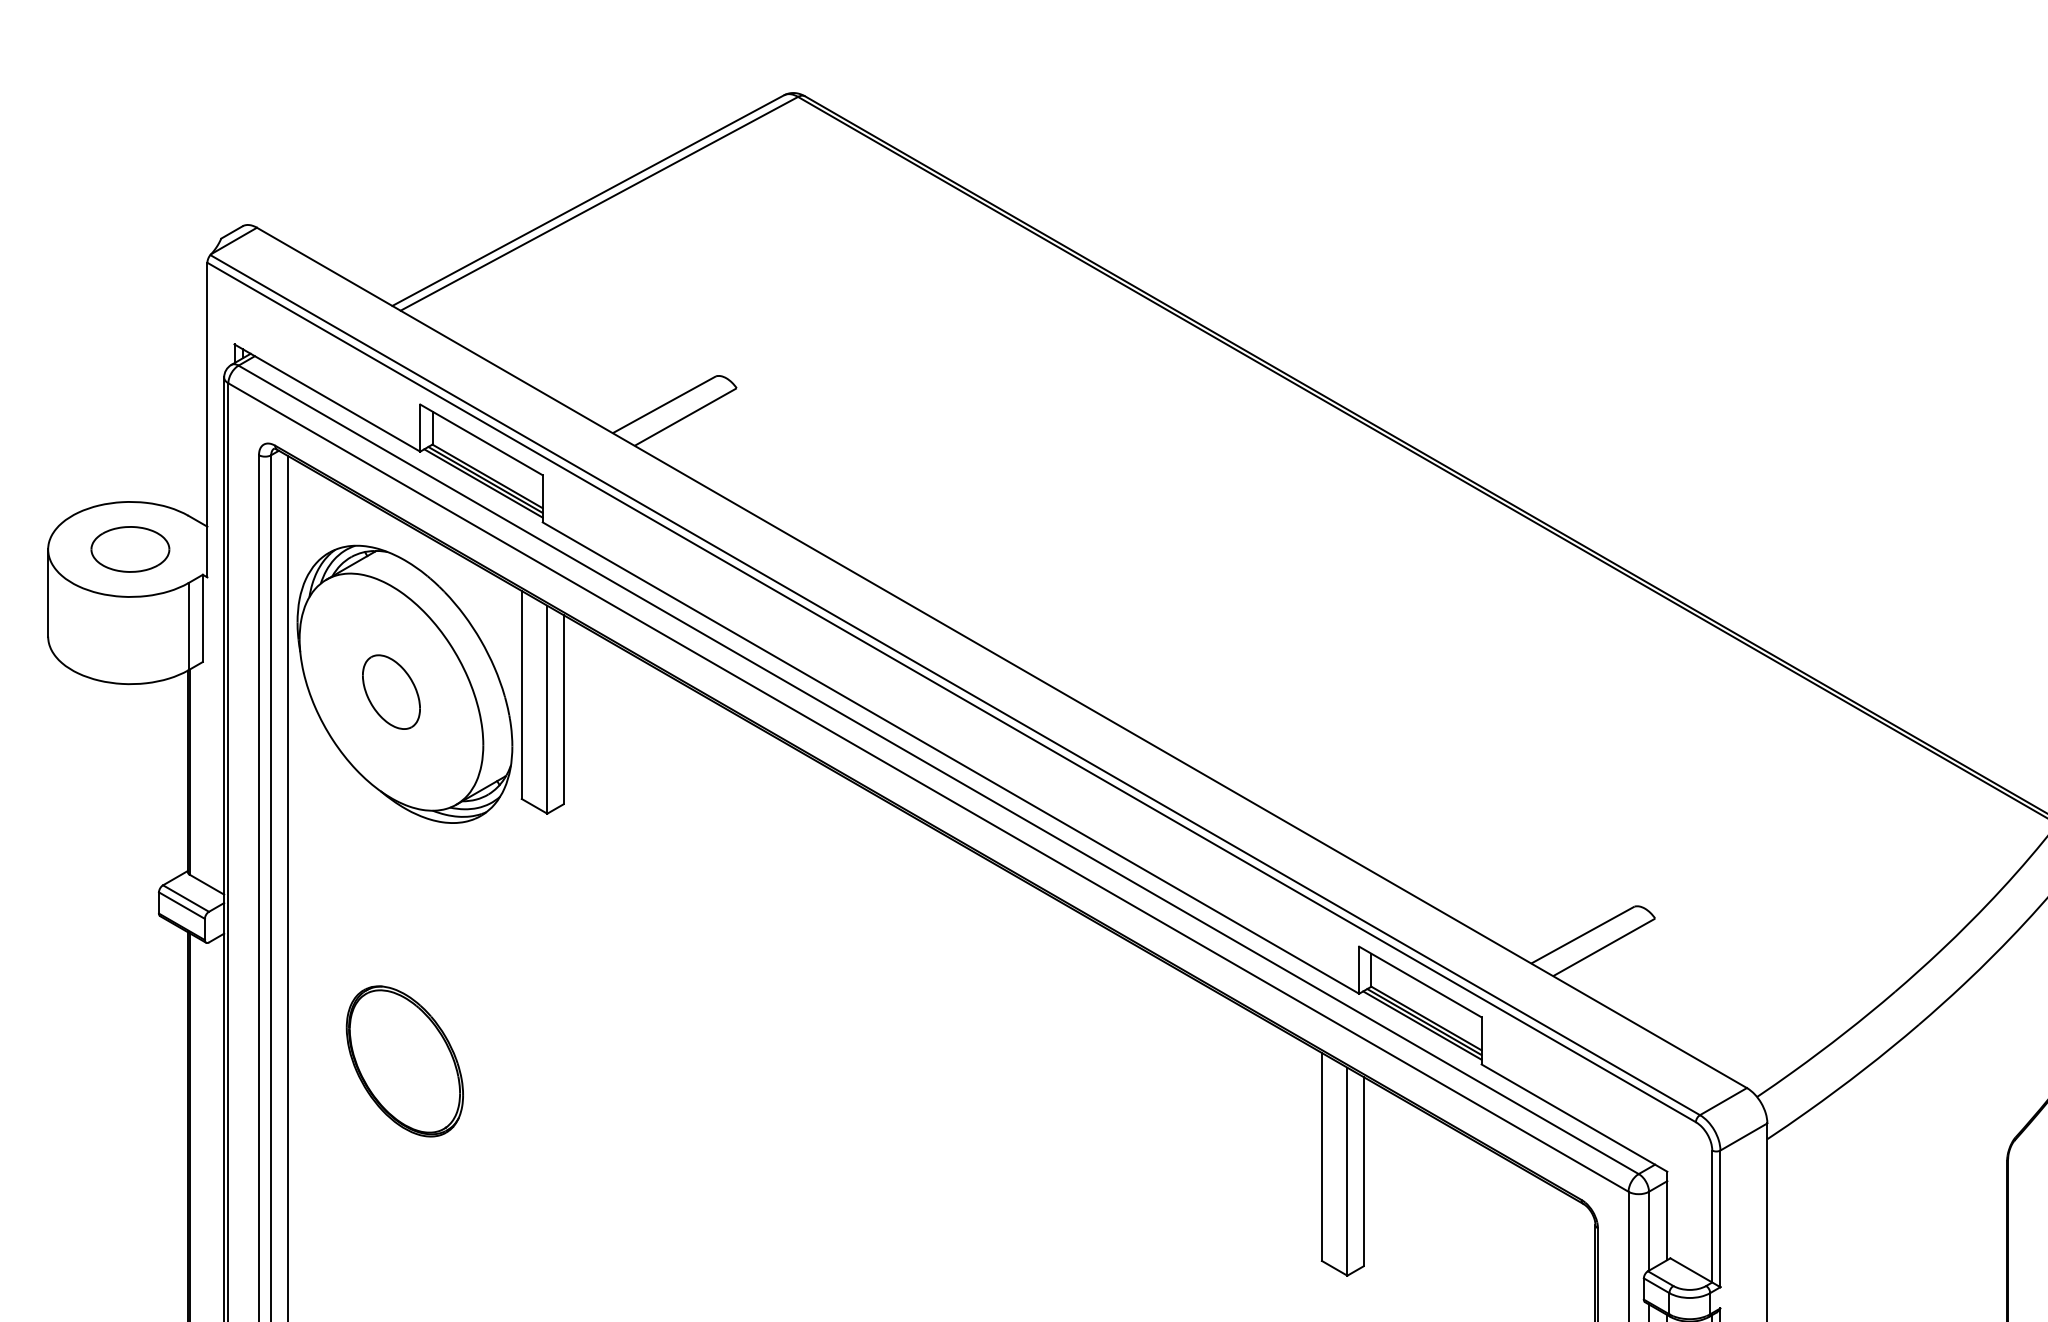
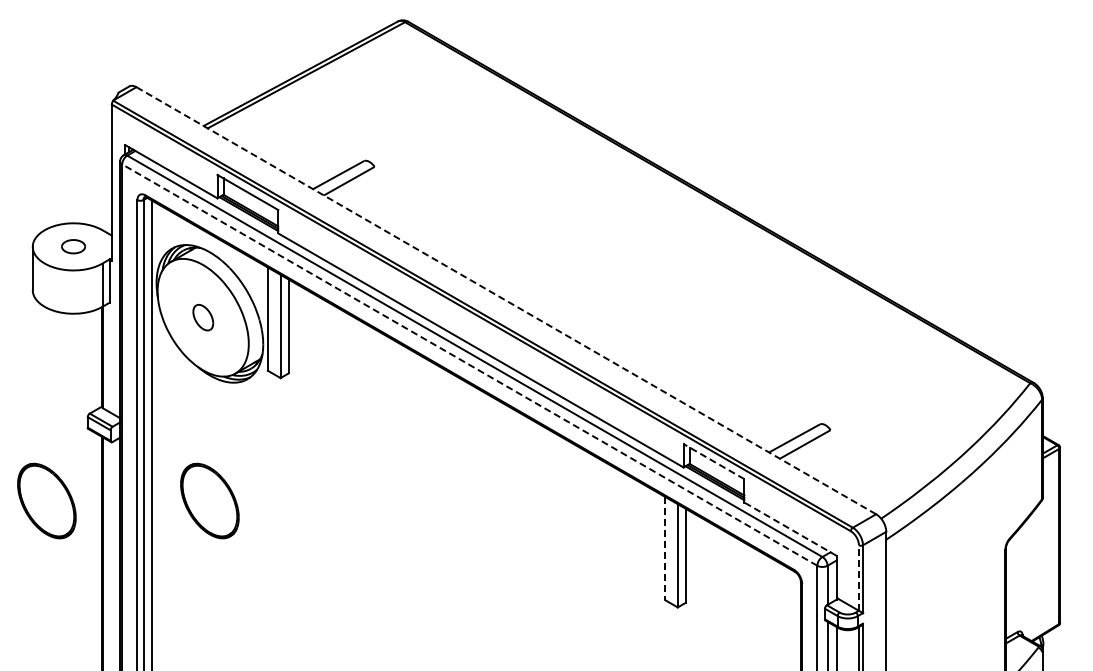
part: (130, 548) -> (73, 246), size x0.6
line: (1000, 657) -> (505, 300), solid -> dashed
part: (392, 691) -> (203, 317), size x0.7
line: (927, 786) -> (469, 364), solid -> dashed
line: (1419, 981) -> (713, 461), solid -> dashed
part: (75, 1060) -> (46, 500), added
line: (1574, 1116) -> (790, 528), solid -> dashed
line: (1322, 1156) -> (665, 548), solid -> dashed
line: (1711, 1217) -> (858, 578), solid -> dashed

